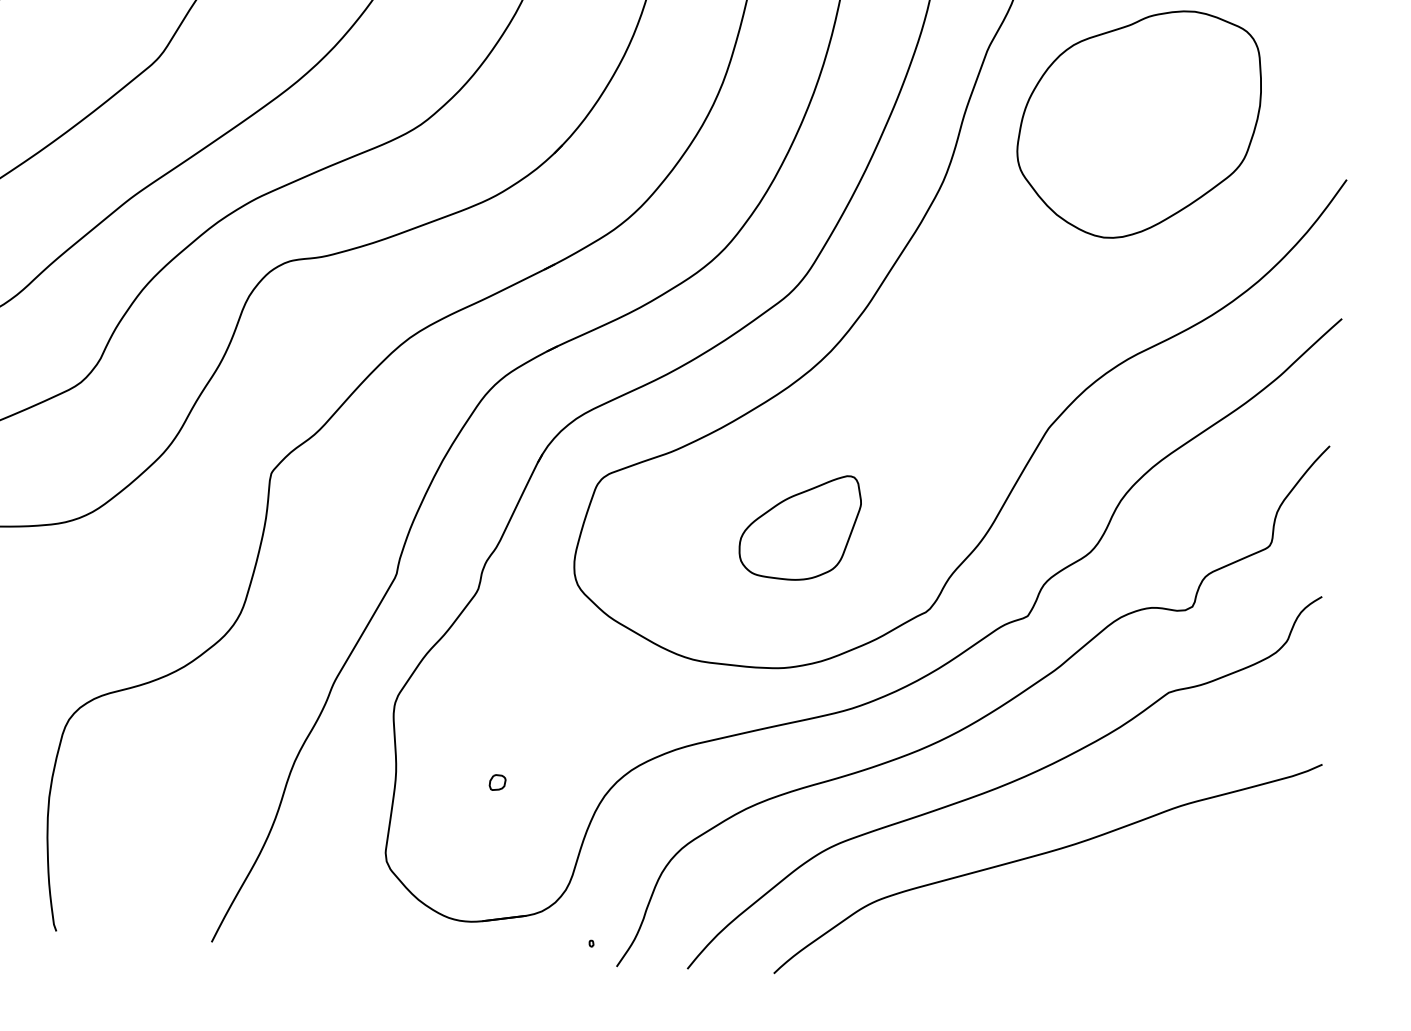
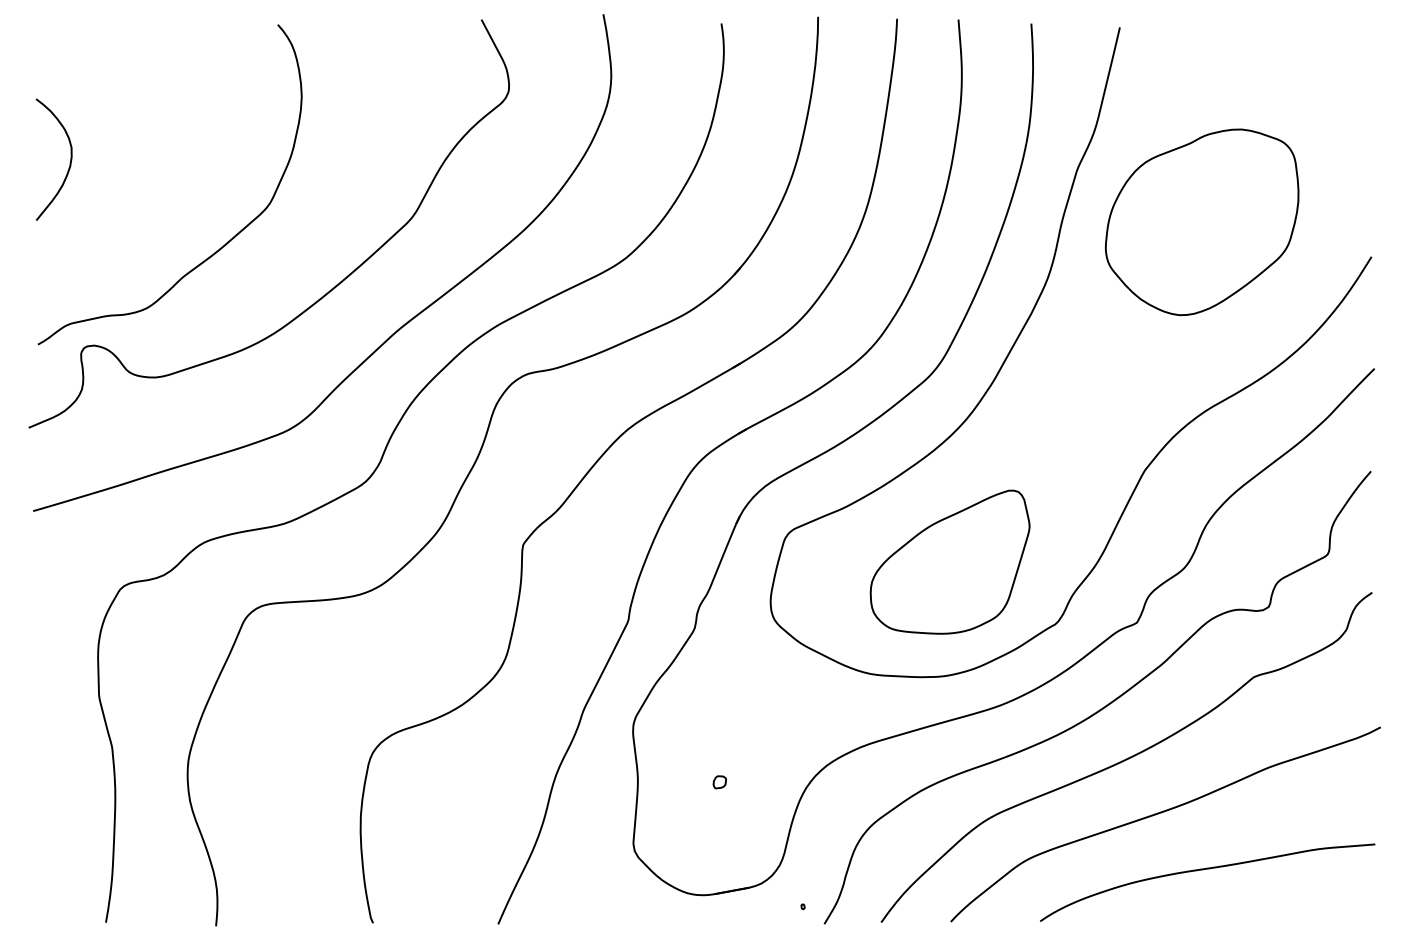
part: (799, 525) -> (949, 561), size x1.67
curve: (1091, 928) -> (1203, 870), added

